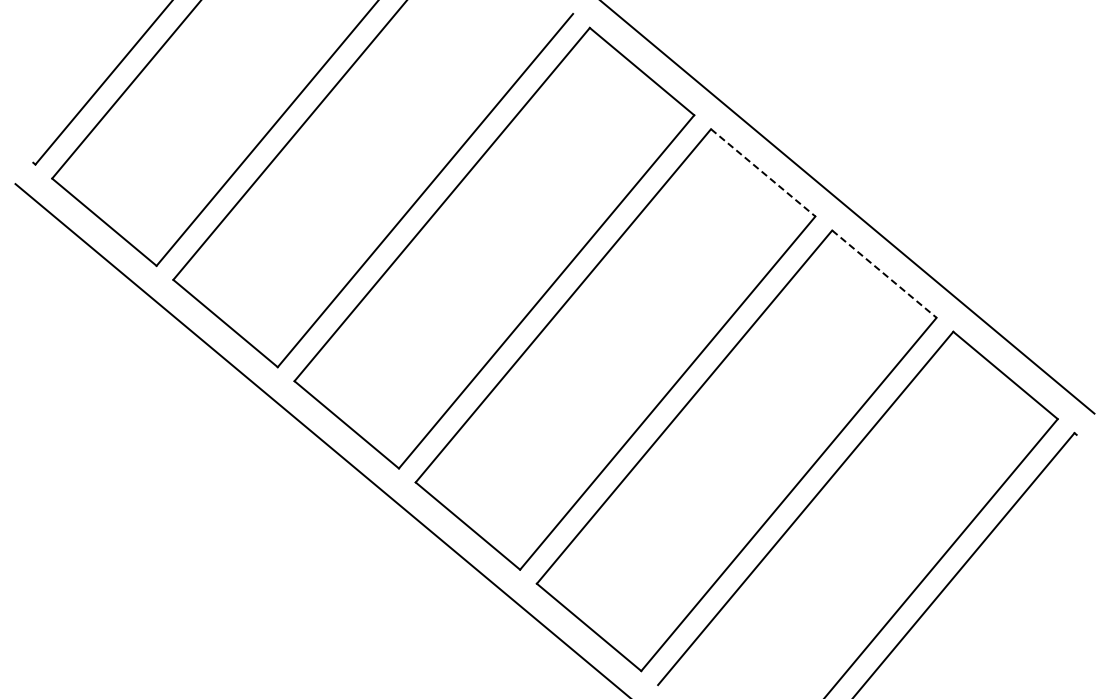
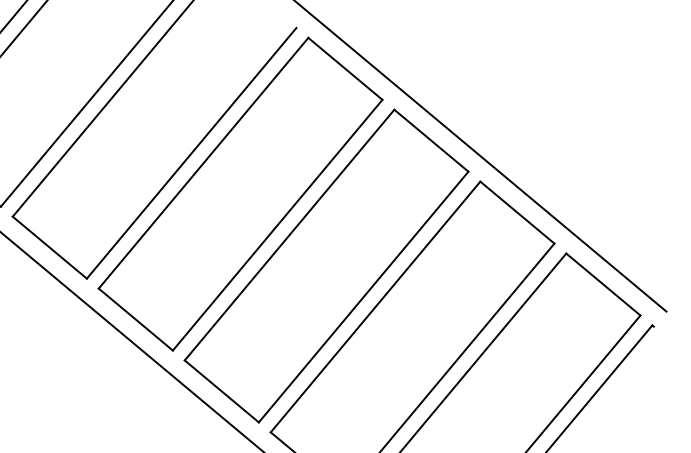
line: (763, 173) -> (431, 141), dashed -> solid
line: (884, 274) -> (517, 212), dashed -> solid

